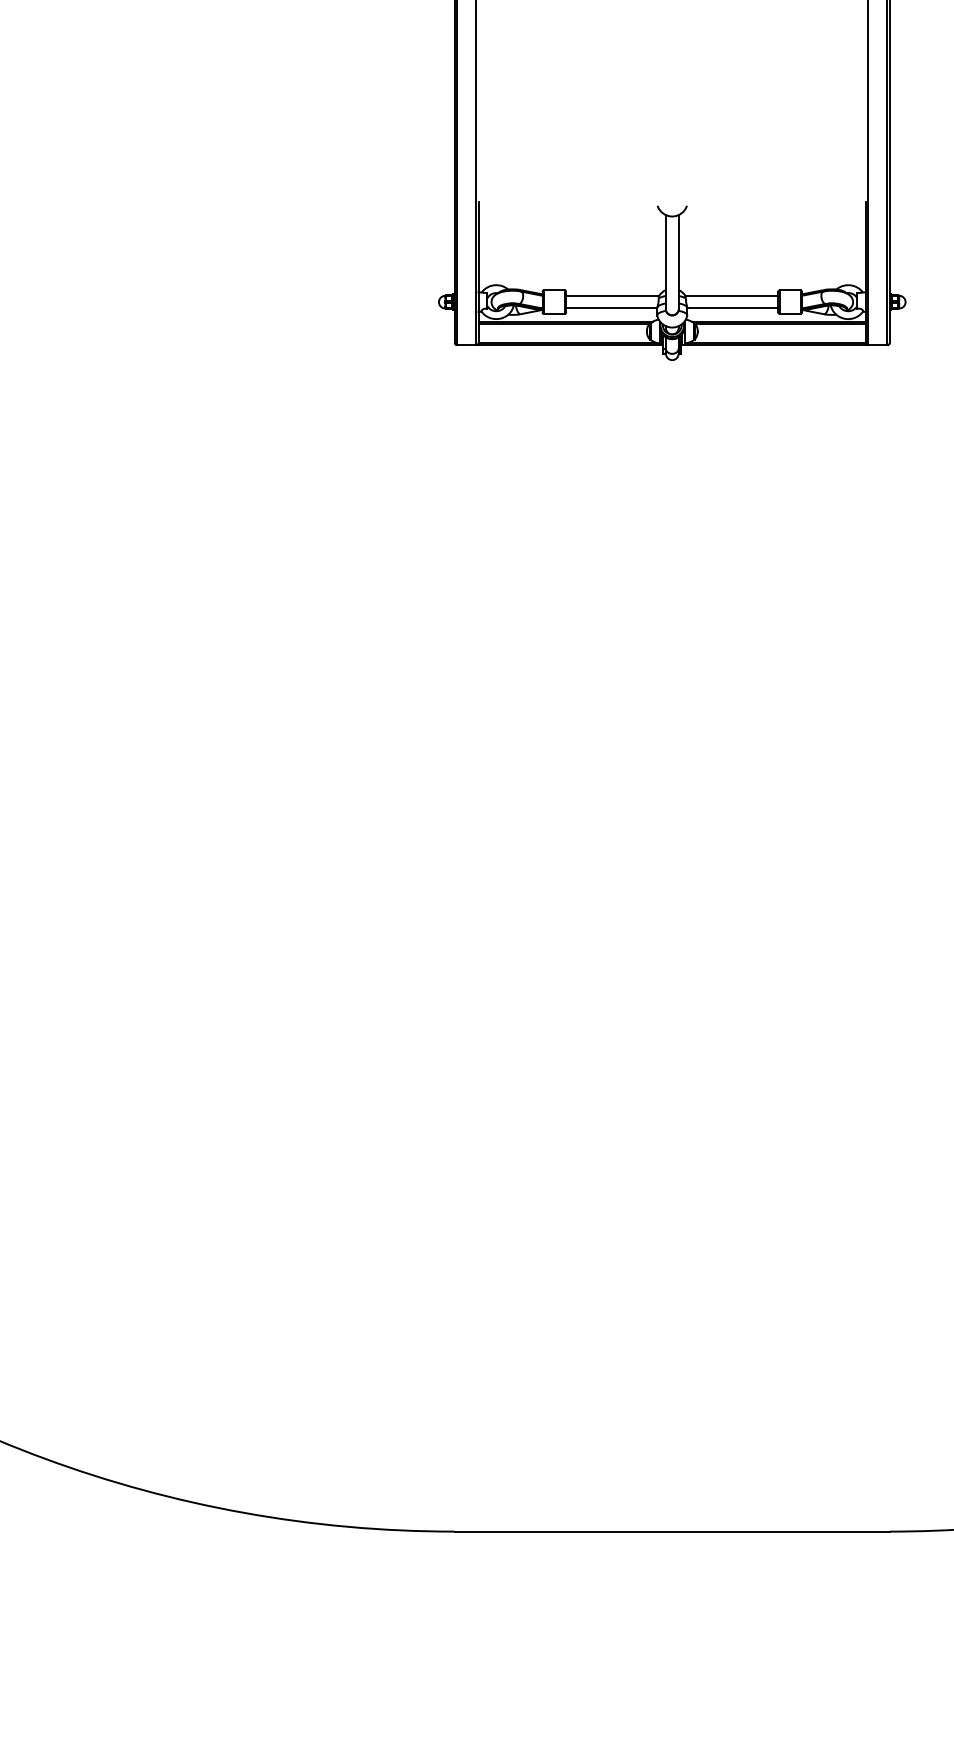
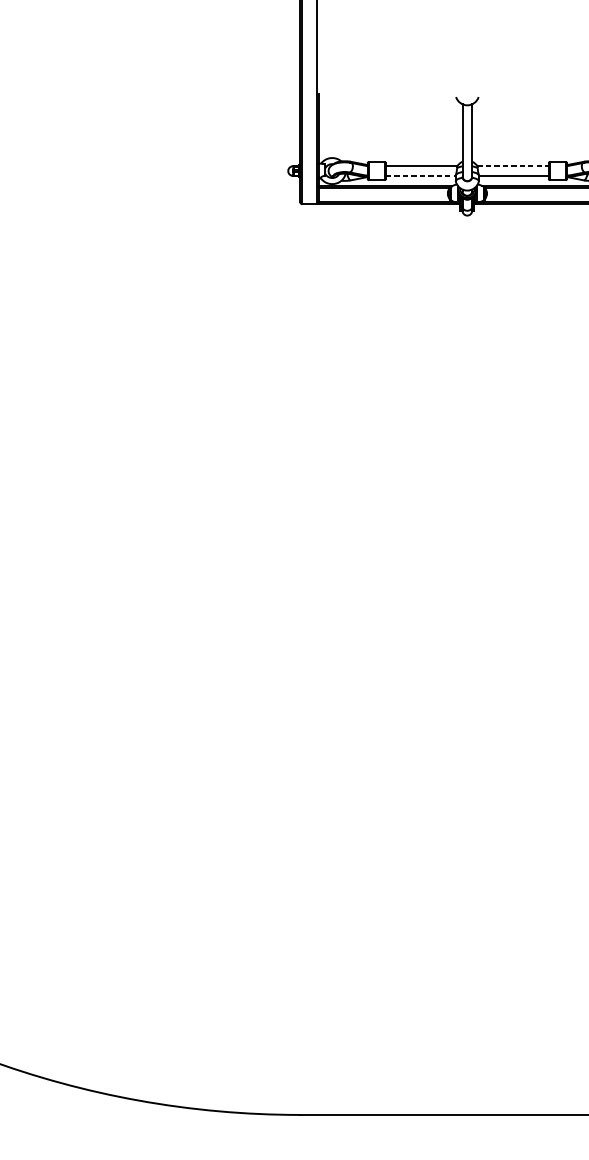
line: (732, 295) -> (513, 165), solid -> dashed
line: (611, 308) -> (420, 175), solid -> dashed

